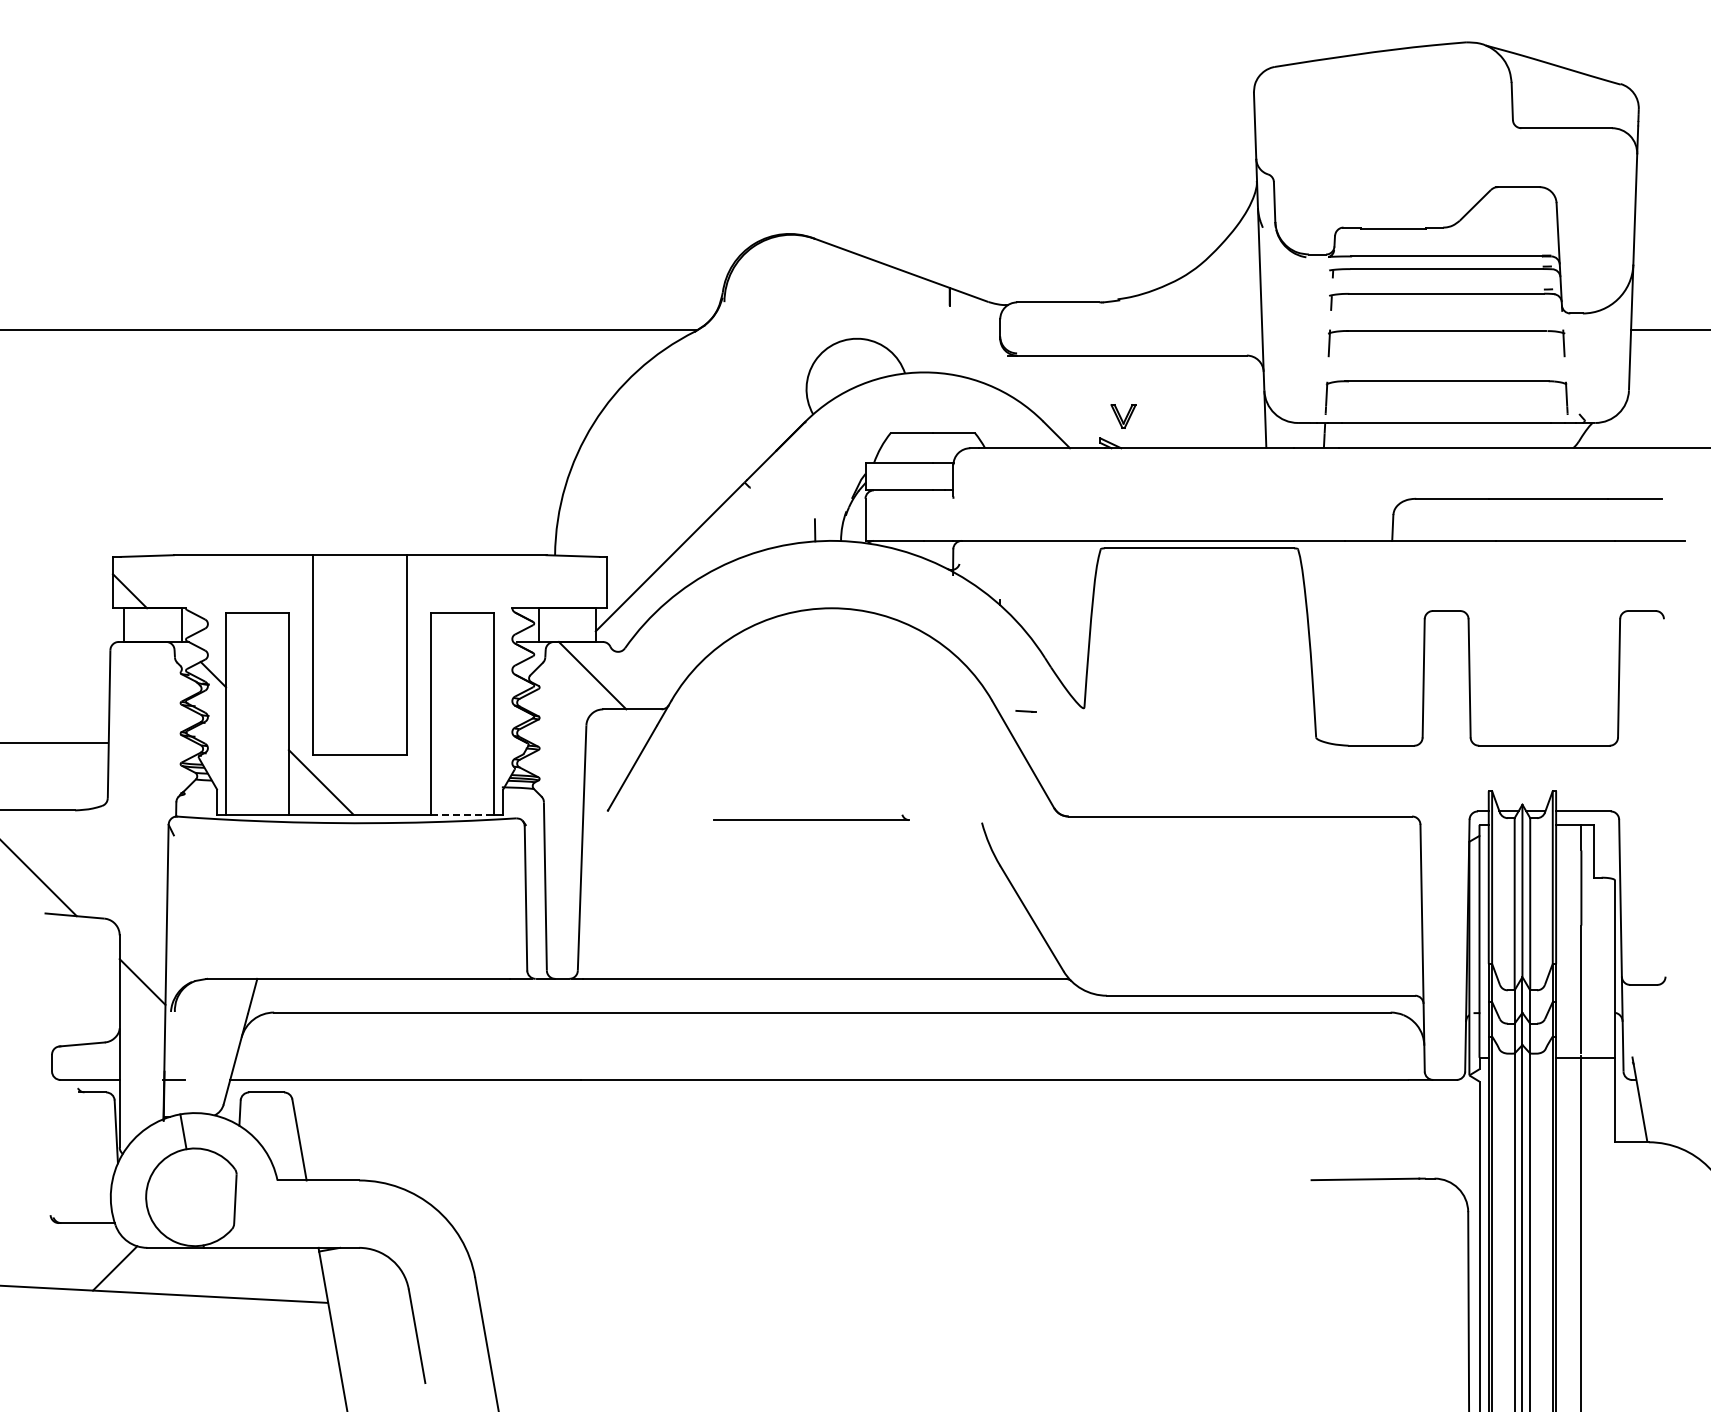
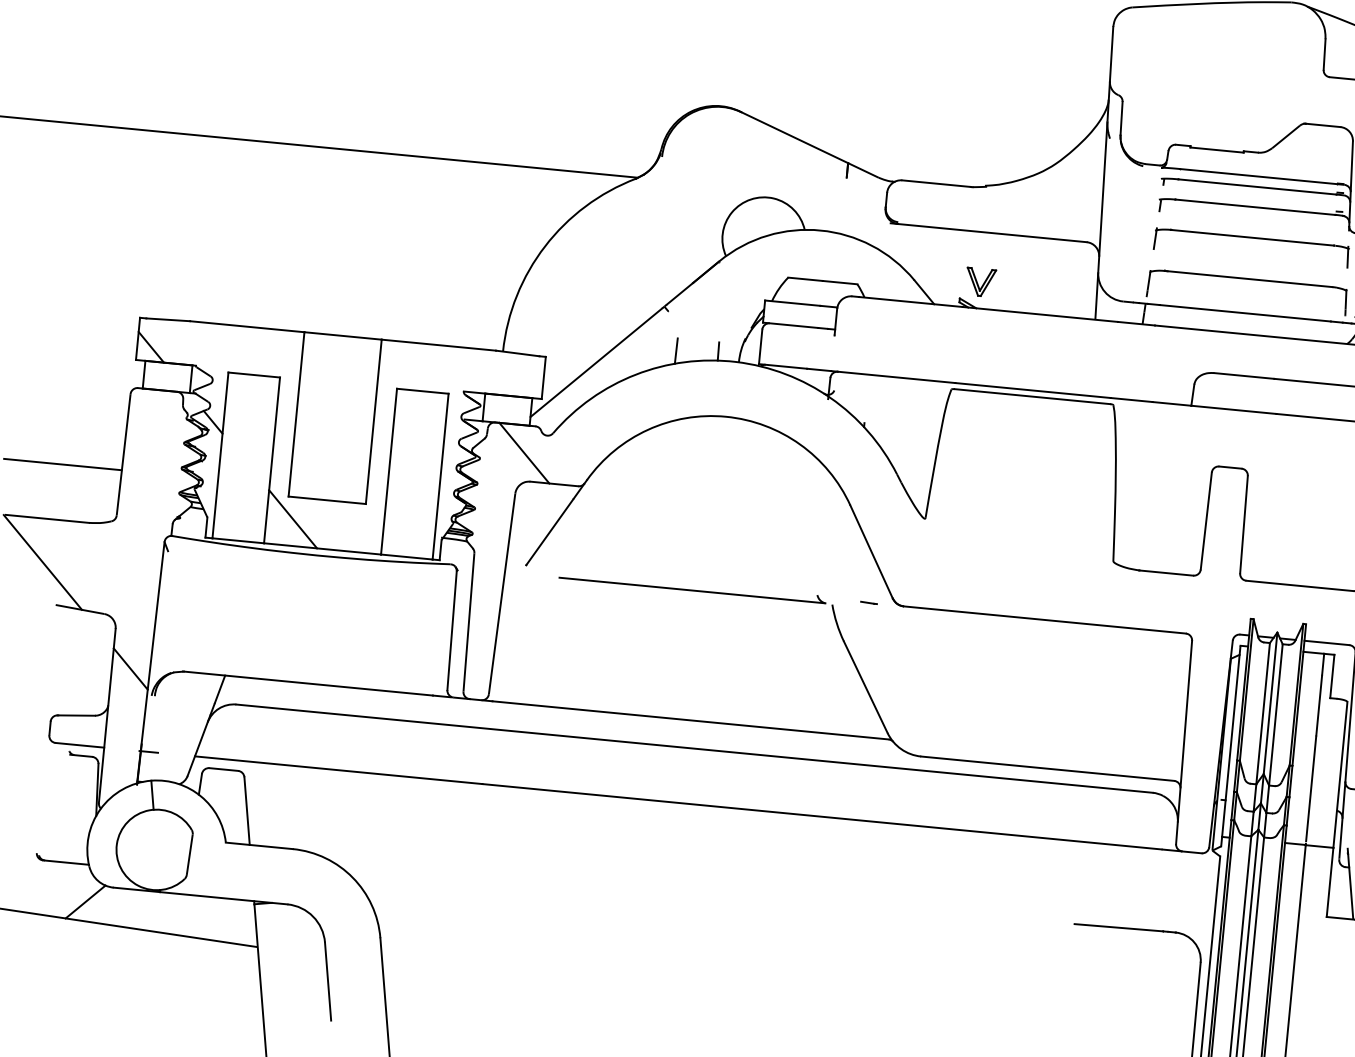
part: (1123, 416) -> (980, 282), size x1.43
line: (763, 534) -> (675, 350), added
line: (1025, 711) -> (868, 602), moved
line: (463, 814) -> (407, 556), dashed -> solid
part: (811, 817) -> (692, 586), size x1.67

